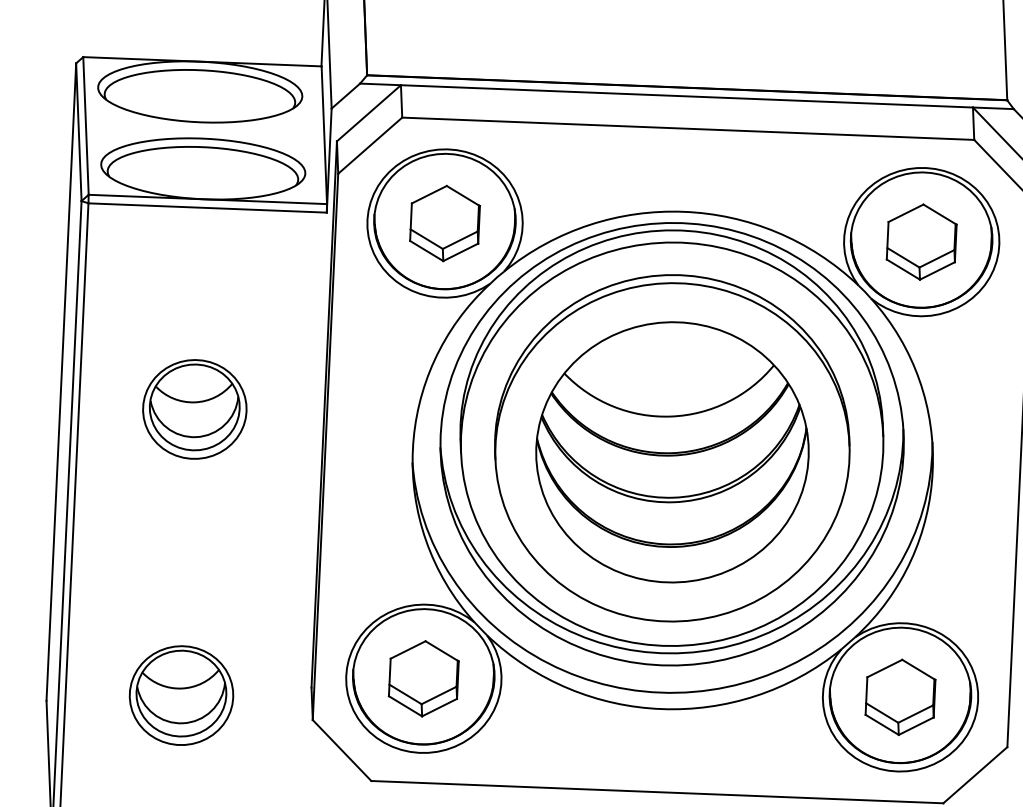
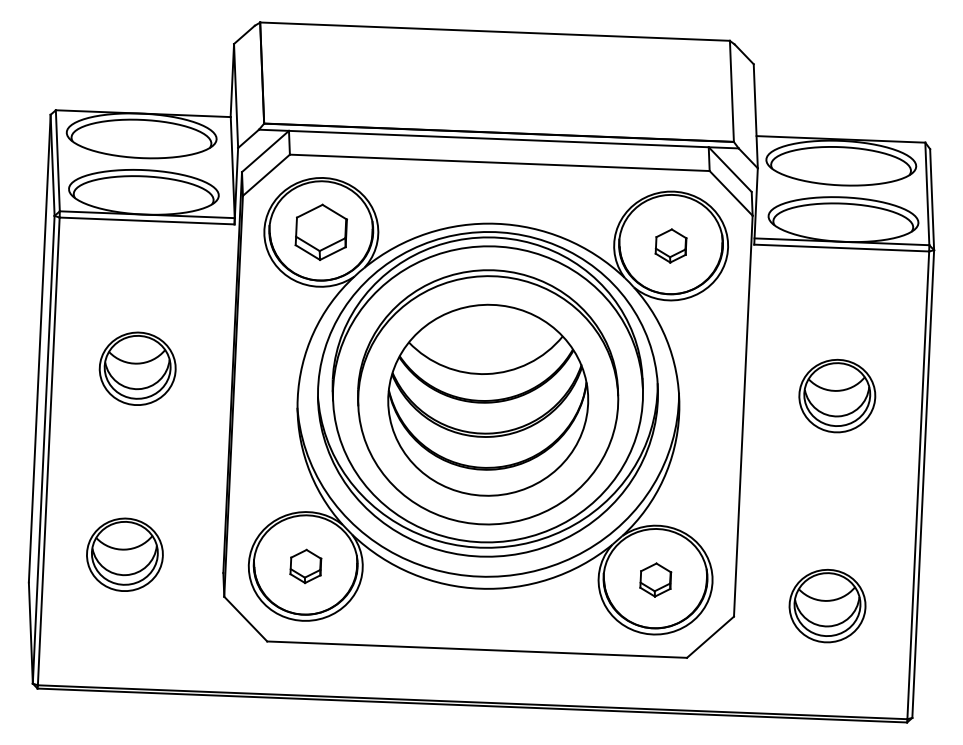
part: (920, 241) -> (670, 245), size x0.6
part: (423, 678) -> (305, 566), size x0.6
part: (180, 695) -> (124, 554), moved
part: (900, 696) -> (655, 579), size x0.6

